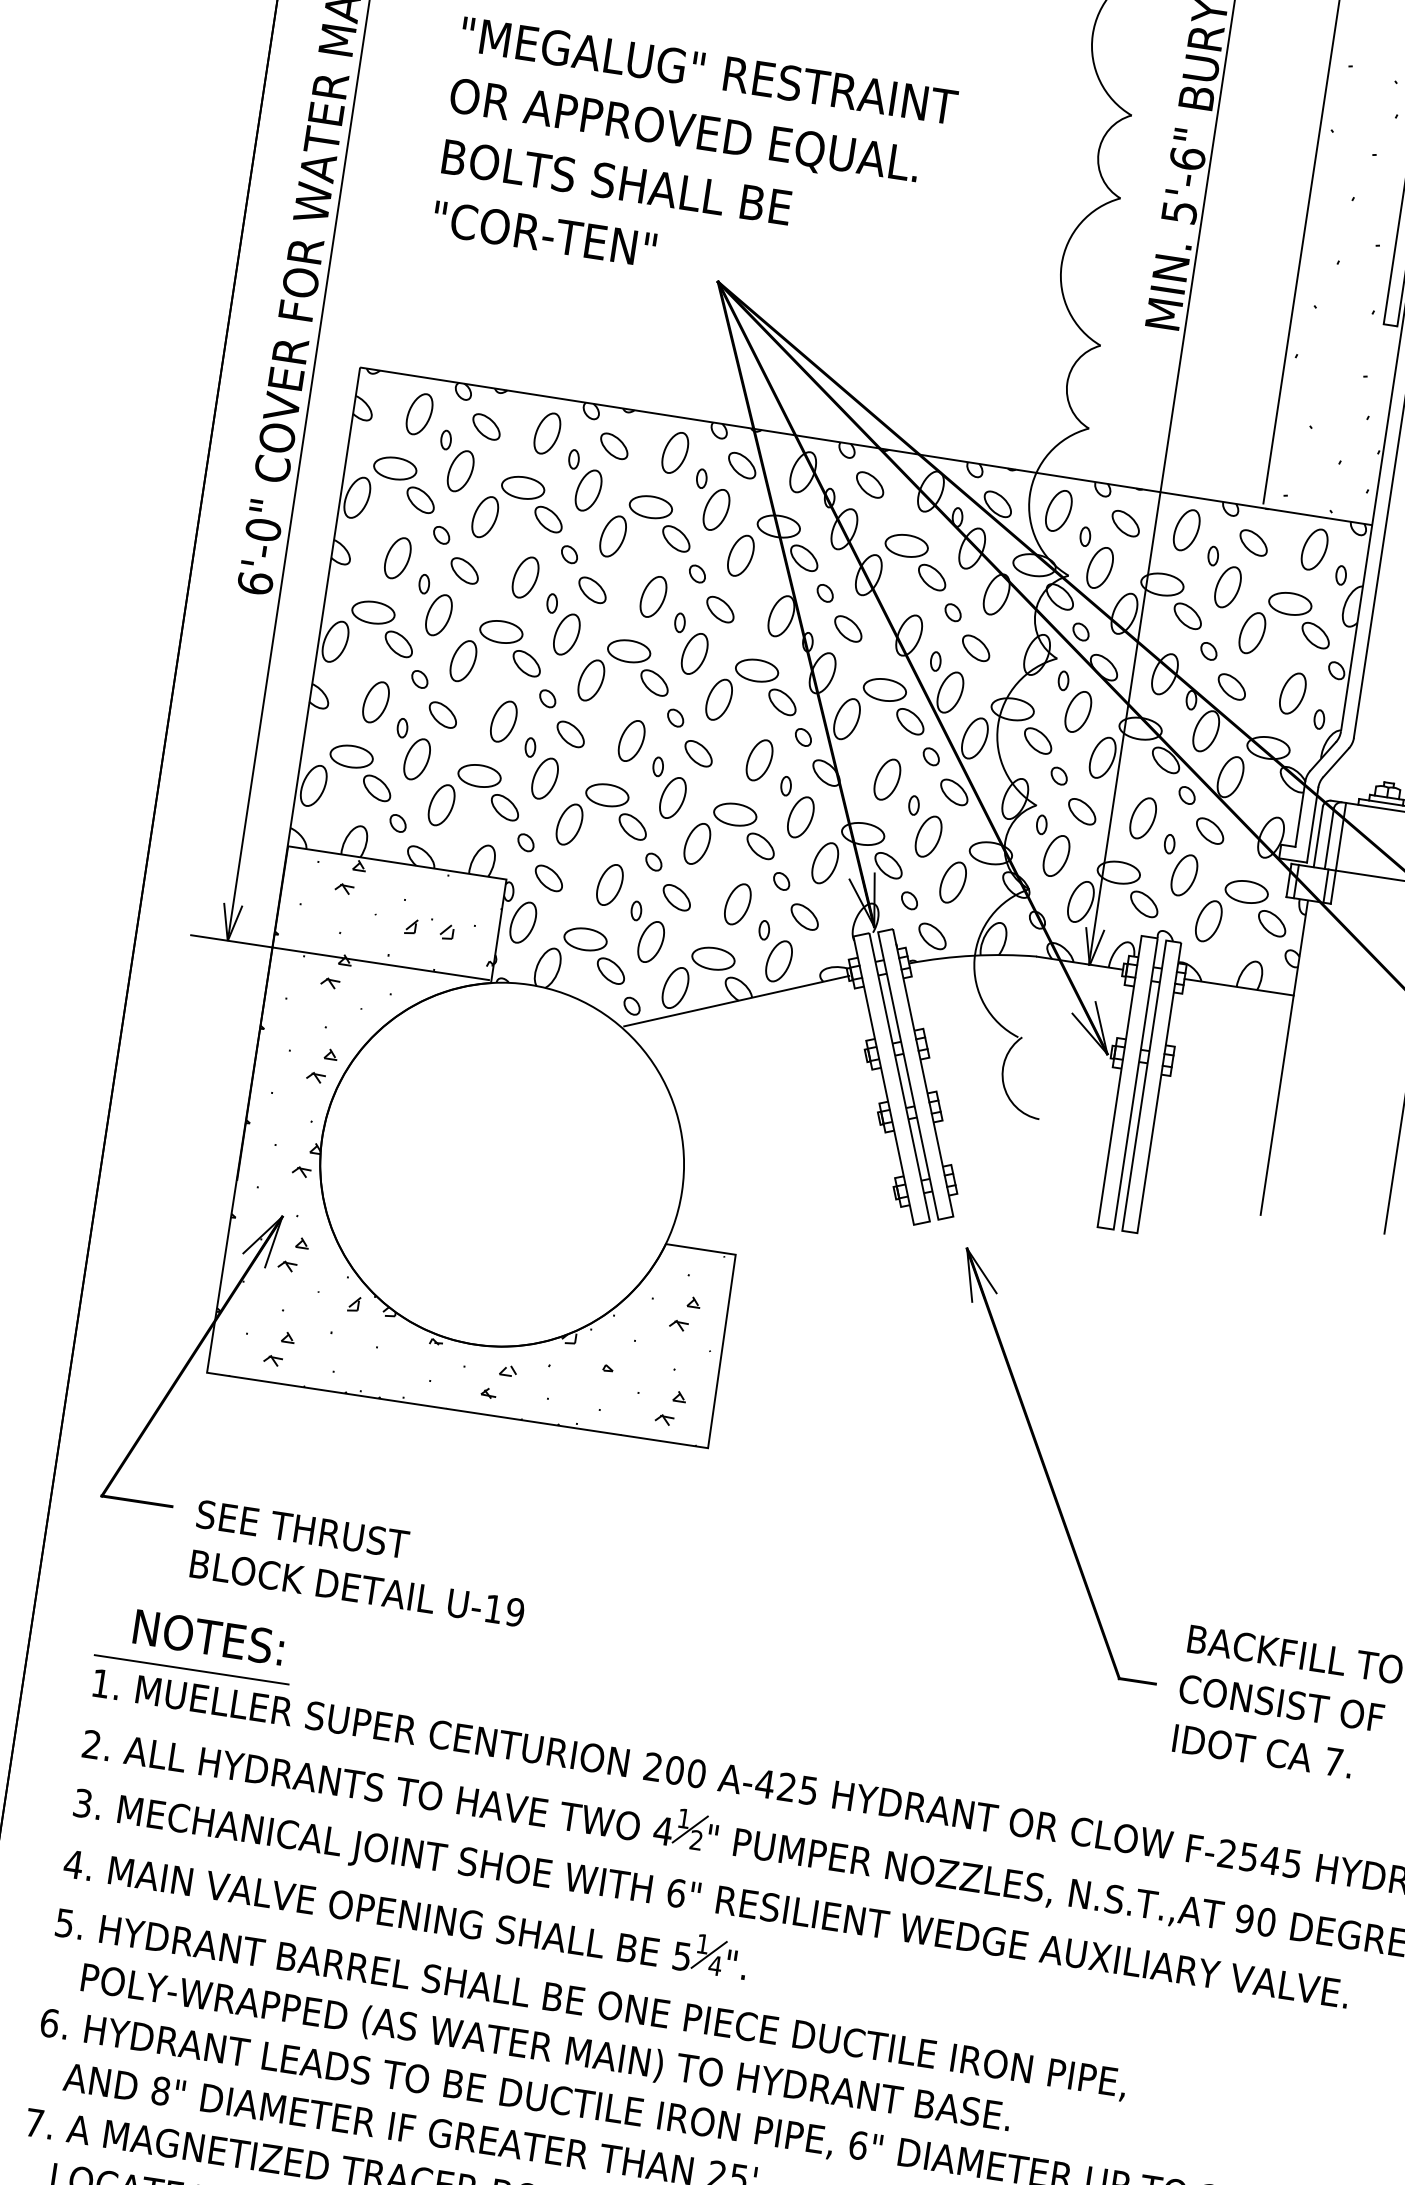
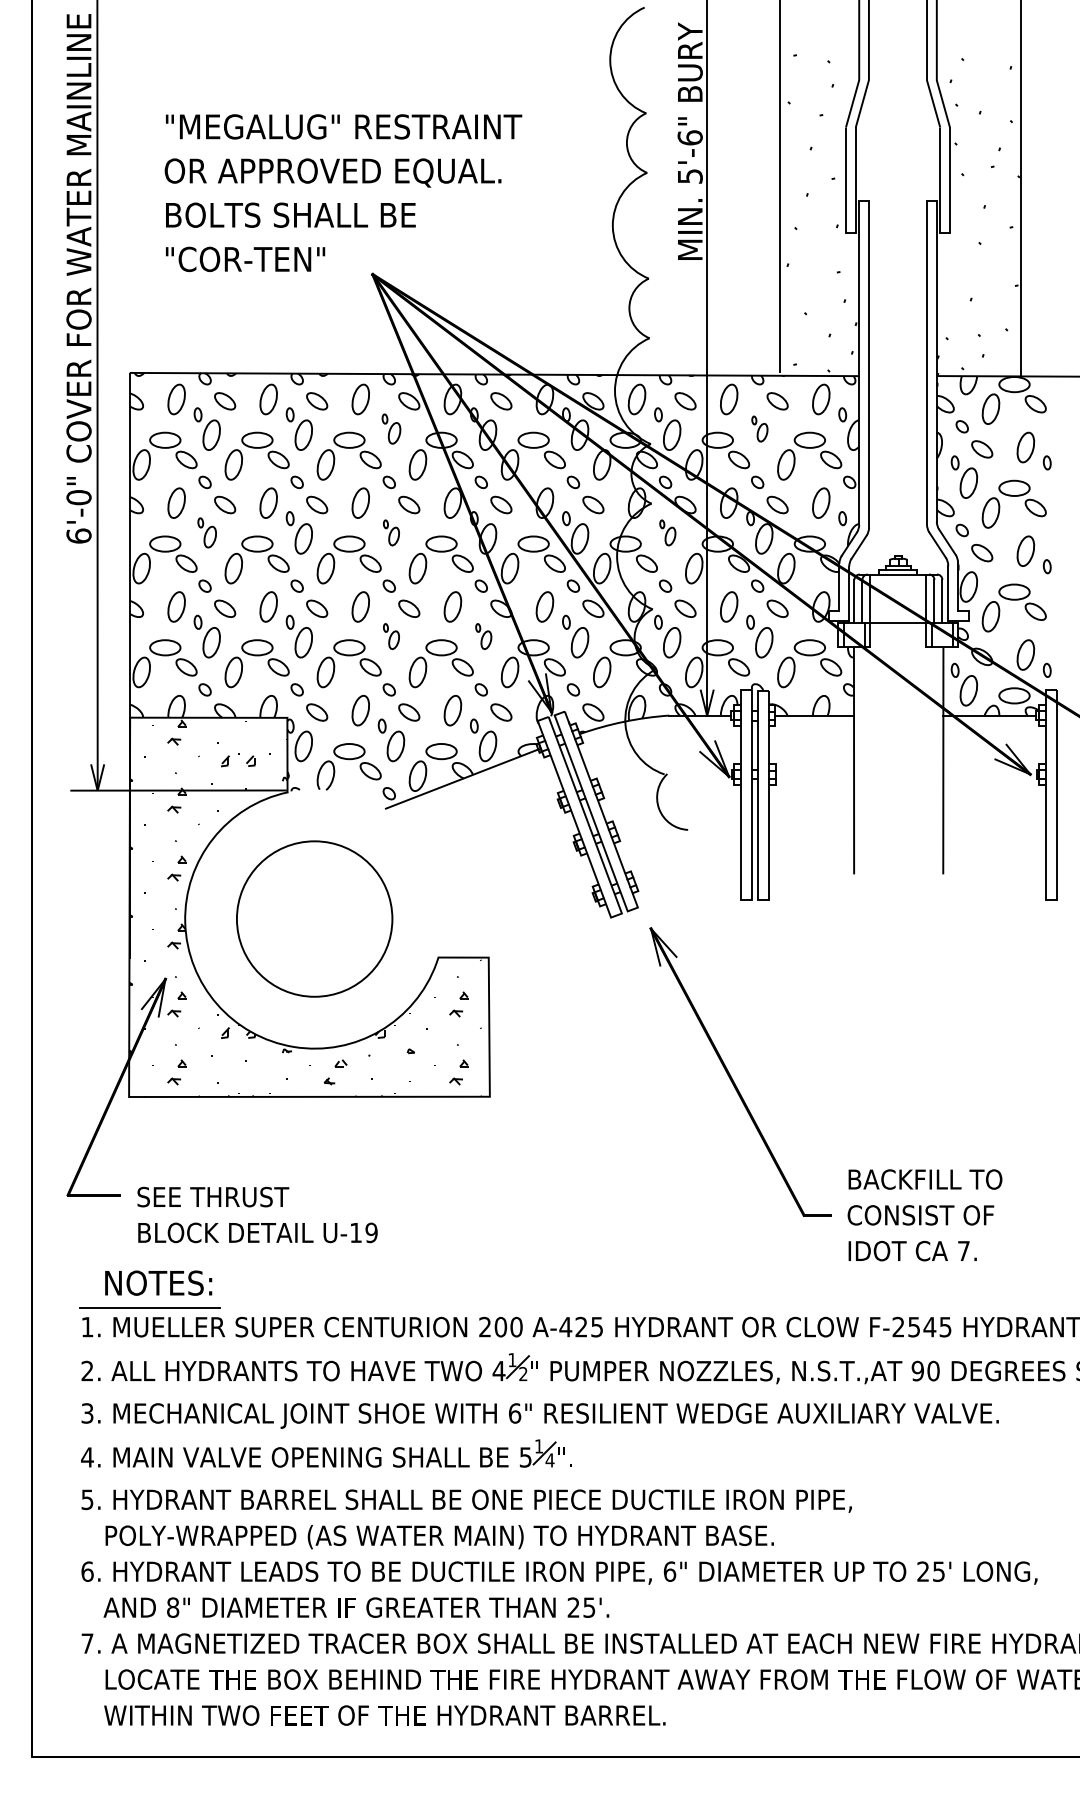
part: (711, 499) -> (391, 428), size x0.7
part: (1222, 576) -> (759, 428), size x0.6
part: (433, 605) -> (206, 532), size x0.7
part: (689, 644) -> (391, 532), size x0.6
part: (1073, 702) -> (667, 532), size x0.6
part: (668, 788) -> (391, 636), size x0.6
part: (795, 807) -> (483, 636), size x0.6
circle: (501, 1163) -> (314, 918), size x0.6

